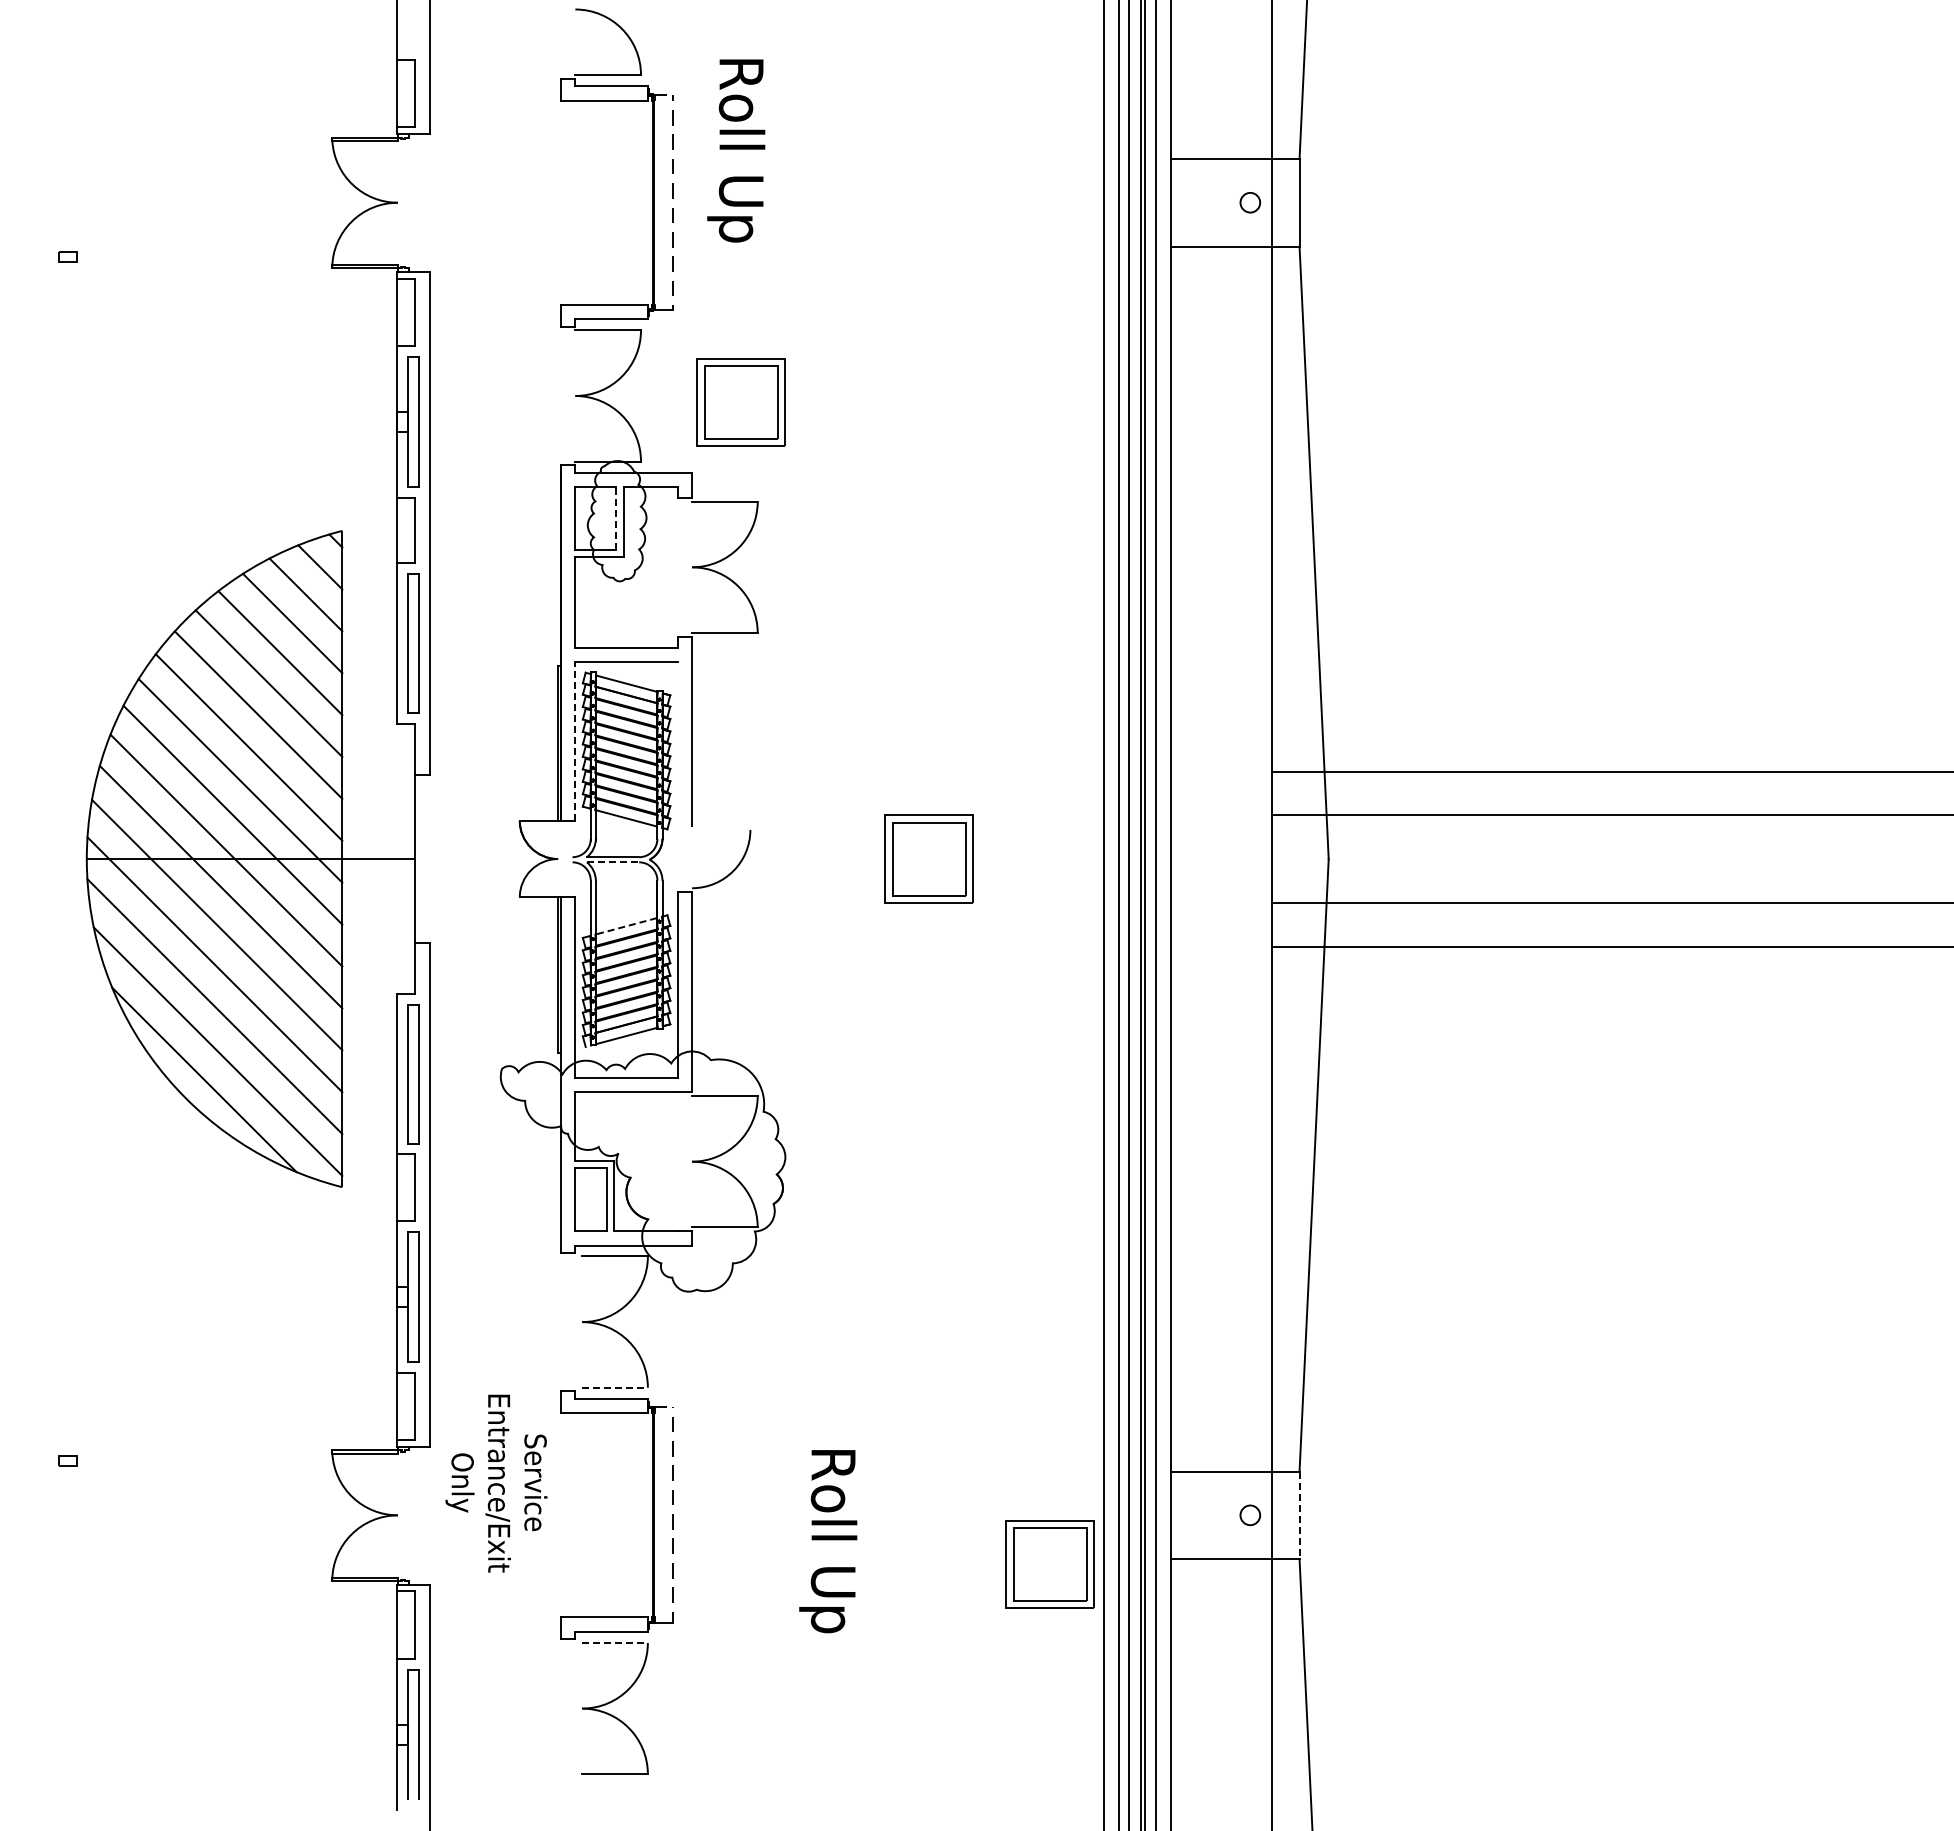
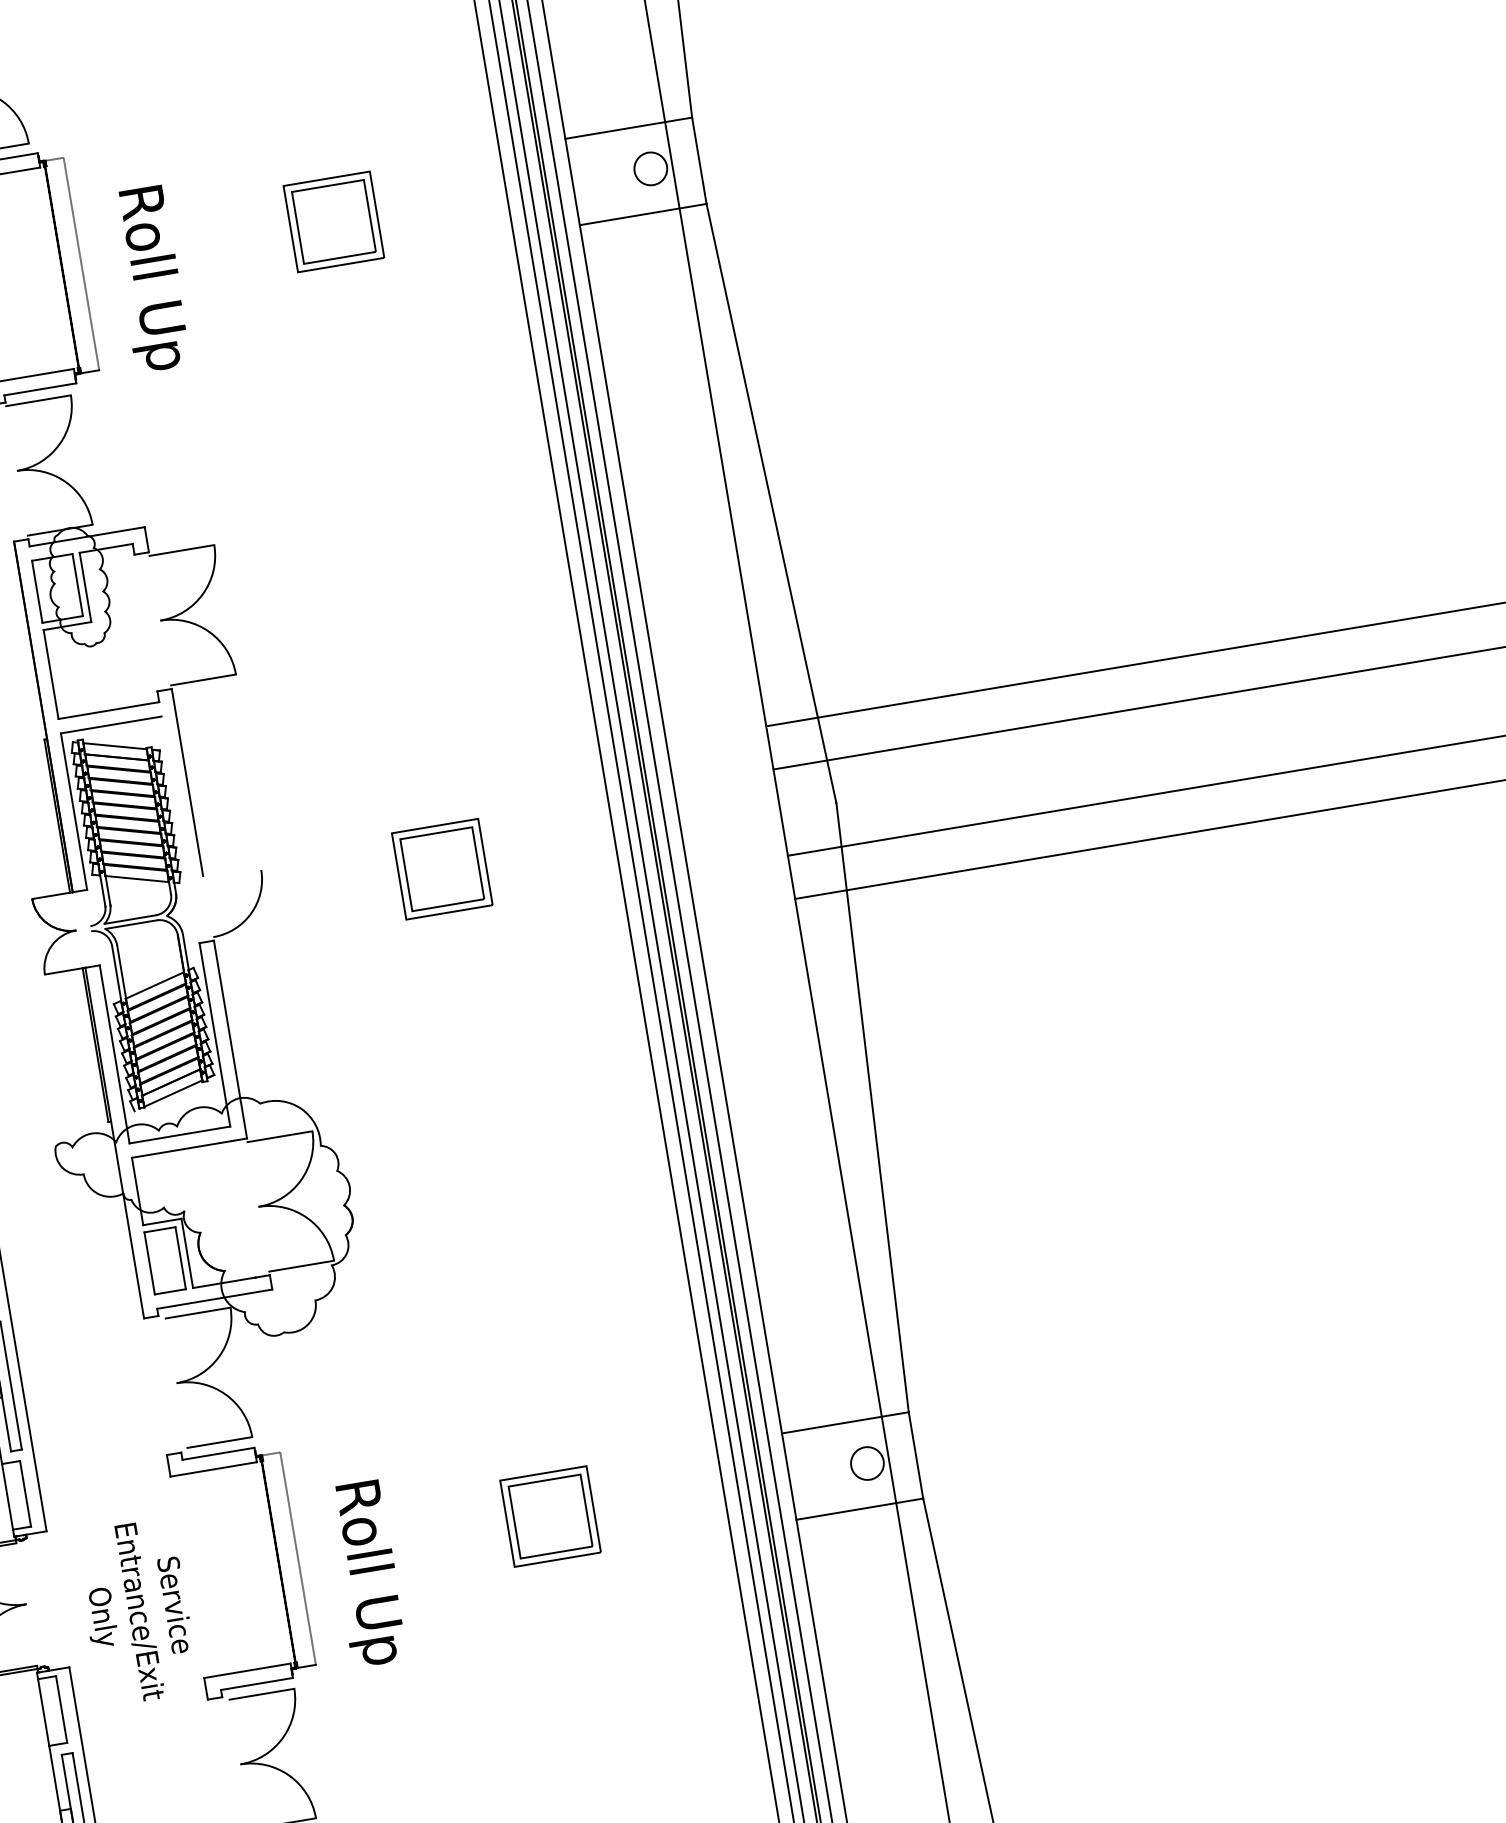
text: (736, 150) -> (150, 278), moved
circle: (1249, 202) -> (649, 168), size x1.67
part: (740, 402) -> (333, 221), moved
line: (616, 518) -> (77, 584), dashed -> solid
line: (575, 740) -> (73, 810), dashed -> solid
line: (613, 862) -> (131, 924), dashed -> solid
line: (626, 926) -> (154, 985), dashed -> solid
line: (615, 1387) -> (220, 1442), dashed -> solid
text: (496, 1483) -> (137, 1612), moved
circle: (1249, 1514) -> (866, 1462), size x1.67
line: (1299, 1515) -> (915, 1455), dashed -> solid
text: (828, 1541) -> (366, 1573), moved
part: (1049, 1564) -> (550, 1516), moved
line: (615, 1642) -> (262, 1693), dashed -> solid

